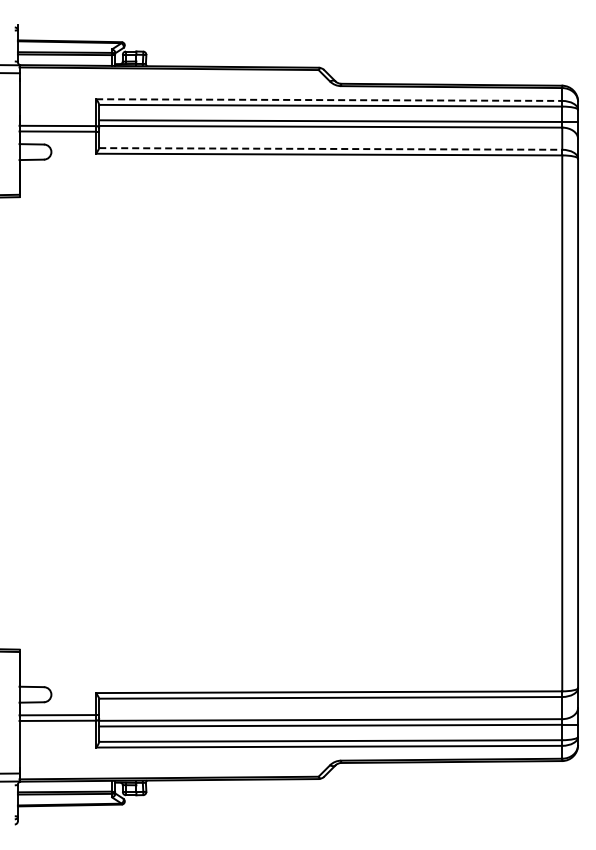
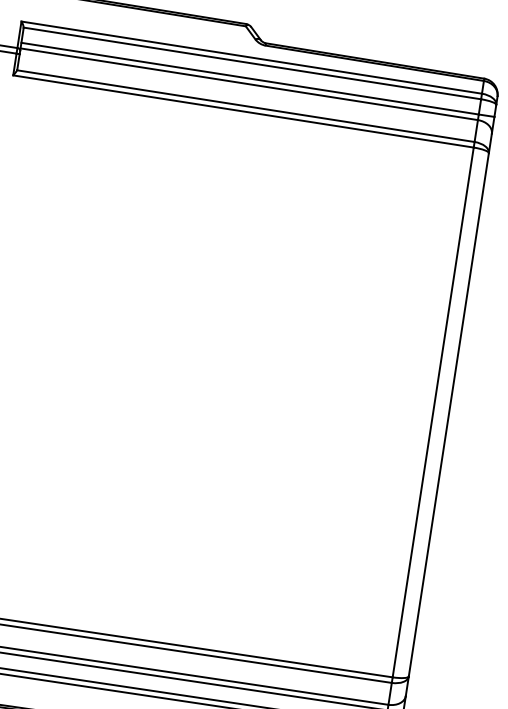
line: (329, 100) -> (251, 58), dashed -> solid
line: (330, 148) -> (245, 105), dashed -> solid

